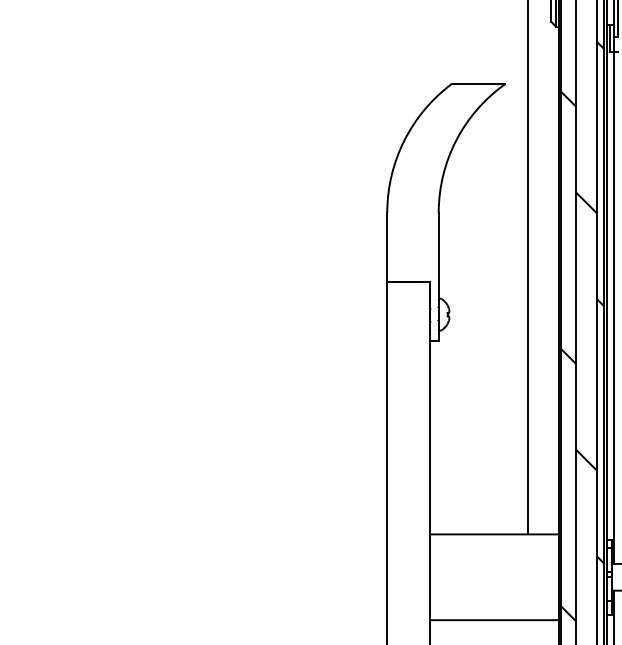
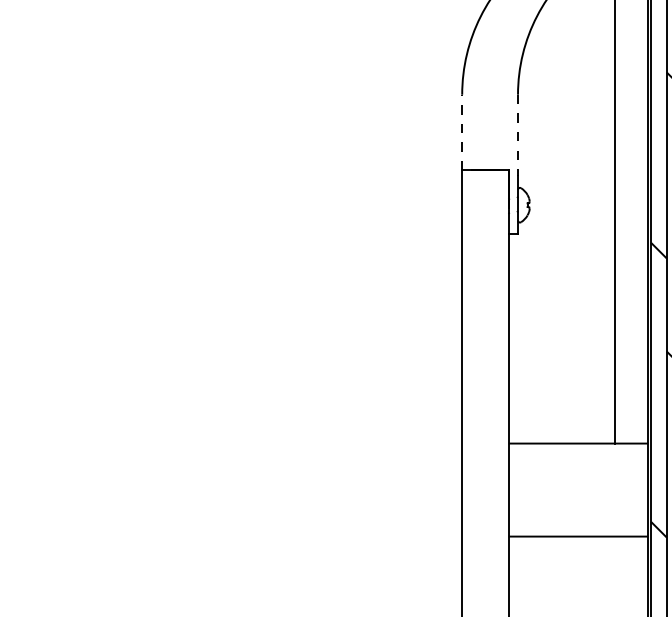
line: (387, 247) -> (462, 132), solid -> dashed
line: (438, 250) -> (517, 135), solid -> dashed

